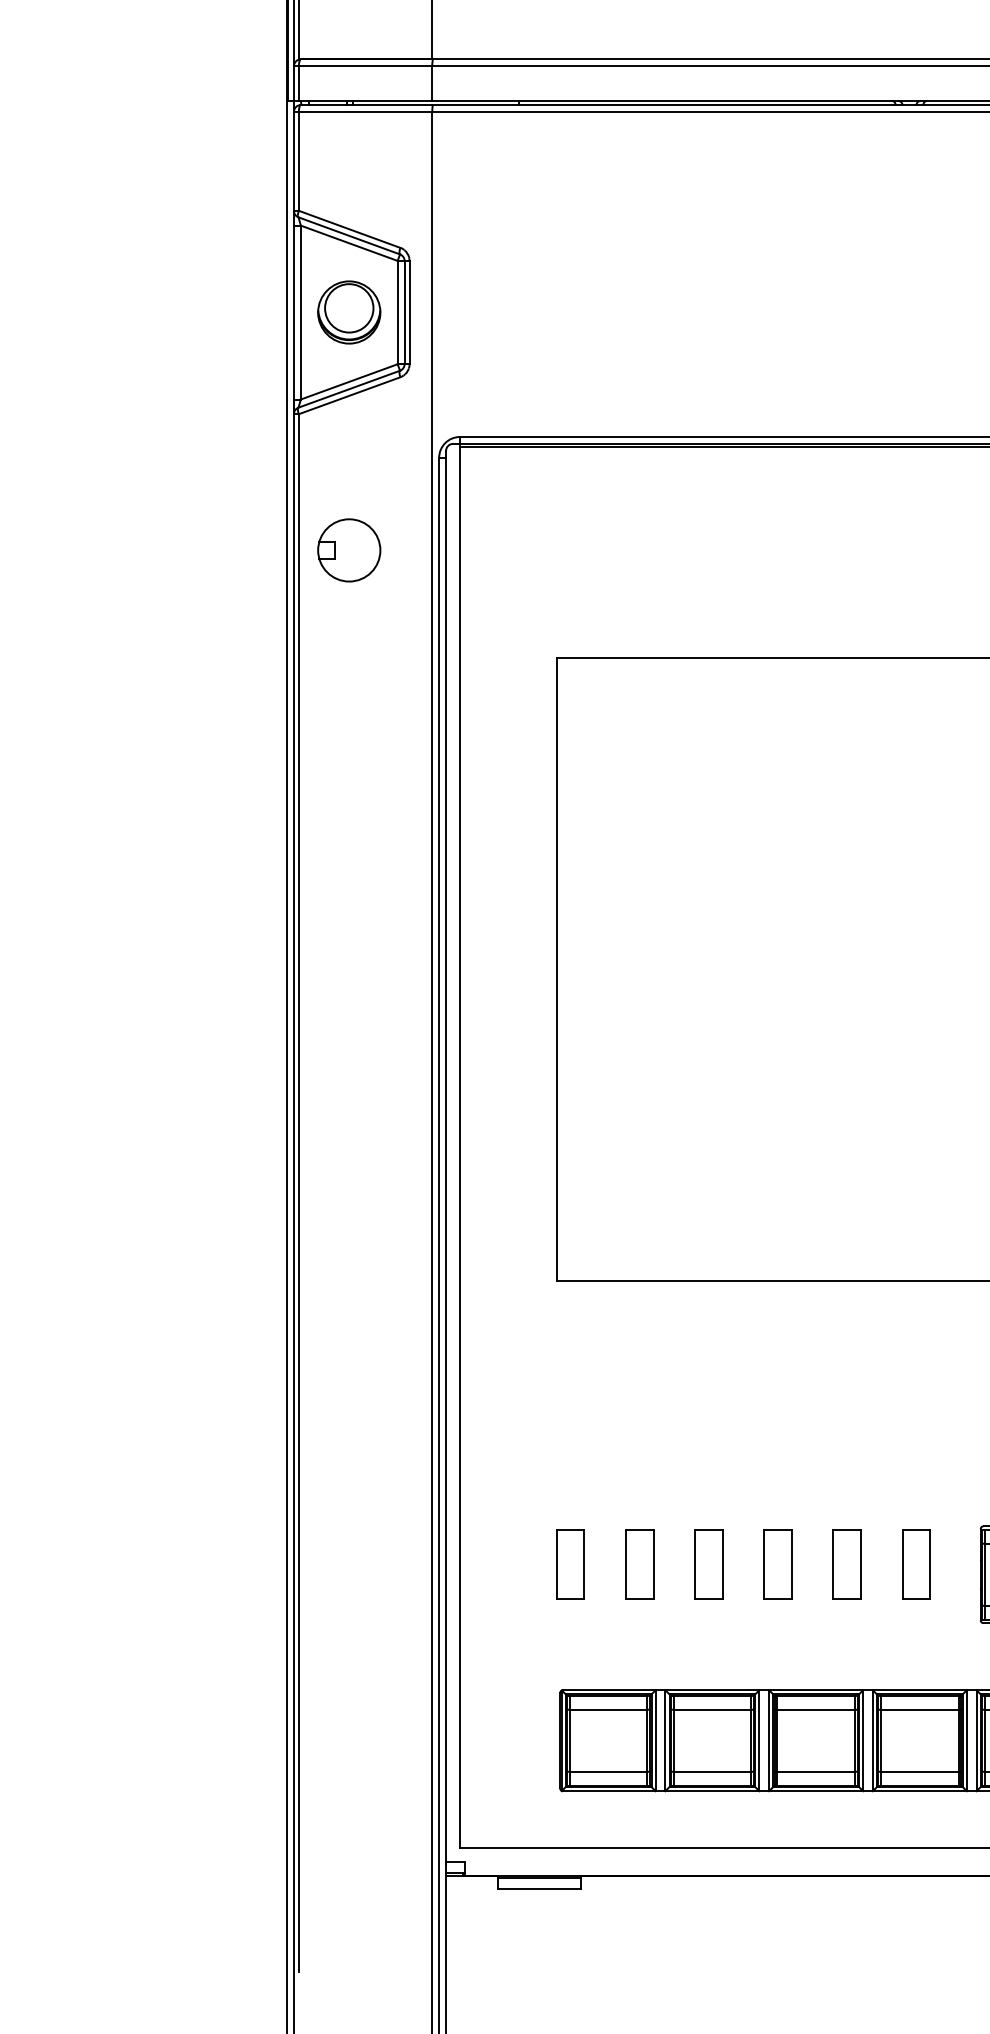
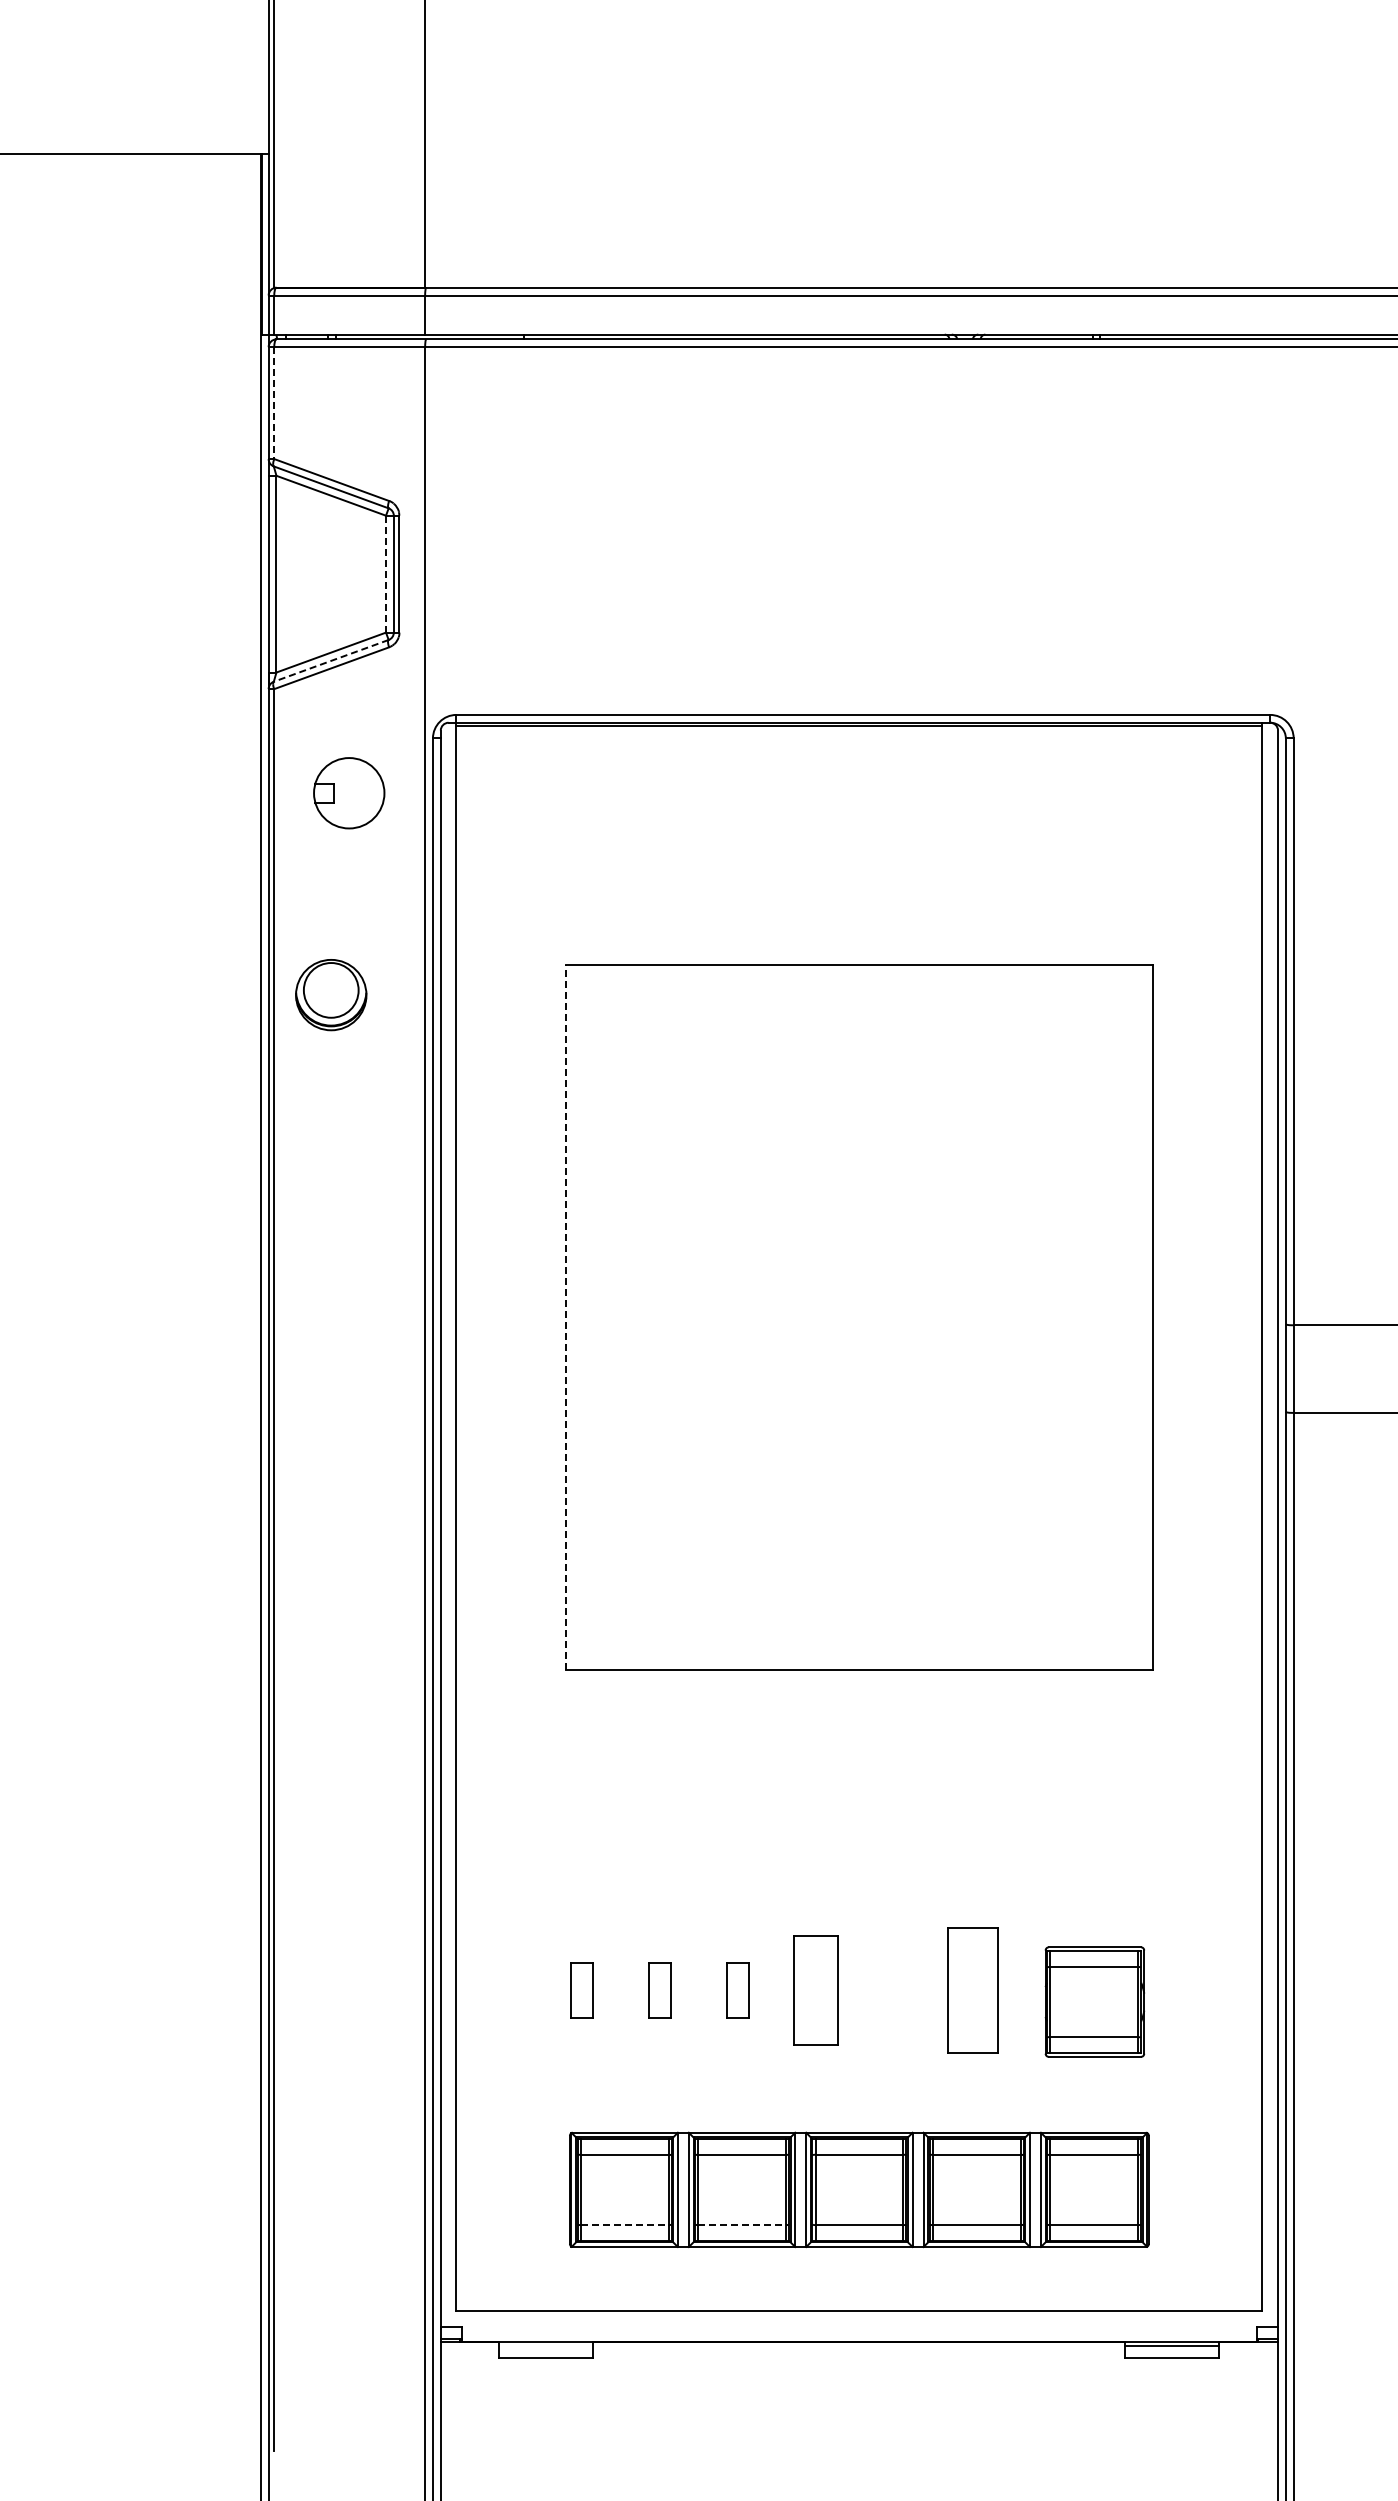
line: (299, 161) -> (274, 403), solid -> dashed
line: (398, 311) -> (386, 573), solid -> dashed
part: (349, 312) -> (331, 995), moved
line: (348, 389) -> (330, 661), solid -> dashed
part: (349, 550) -> (349, 793), moved
line: (556, 968) -> (565, 1316), solid -> dashed
part: (570, 1563) -> (581, 1989), size x0.7
part: (639, 1563) -> (659, 1989), size x0.7
part: (708, 1563) -> (737, 1989), size x0.7
part: (778, 1563) -> (816, 1989), size x1.4
part: (847, 1563) -> (894, 1989), removed
part: (916, 1563) -> (972, 1989), size x1.6
line: (608, 1772) -> (624, 2225), solid -> dashed
line: (712, 1772) -> (742, 2225), solid -> dashed
line: (539, 1878) -> (546, 2345), removed

